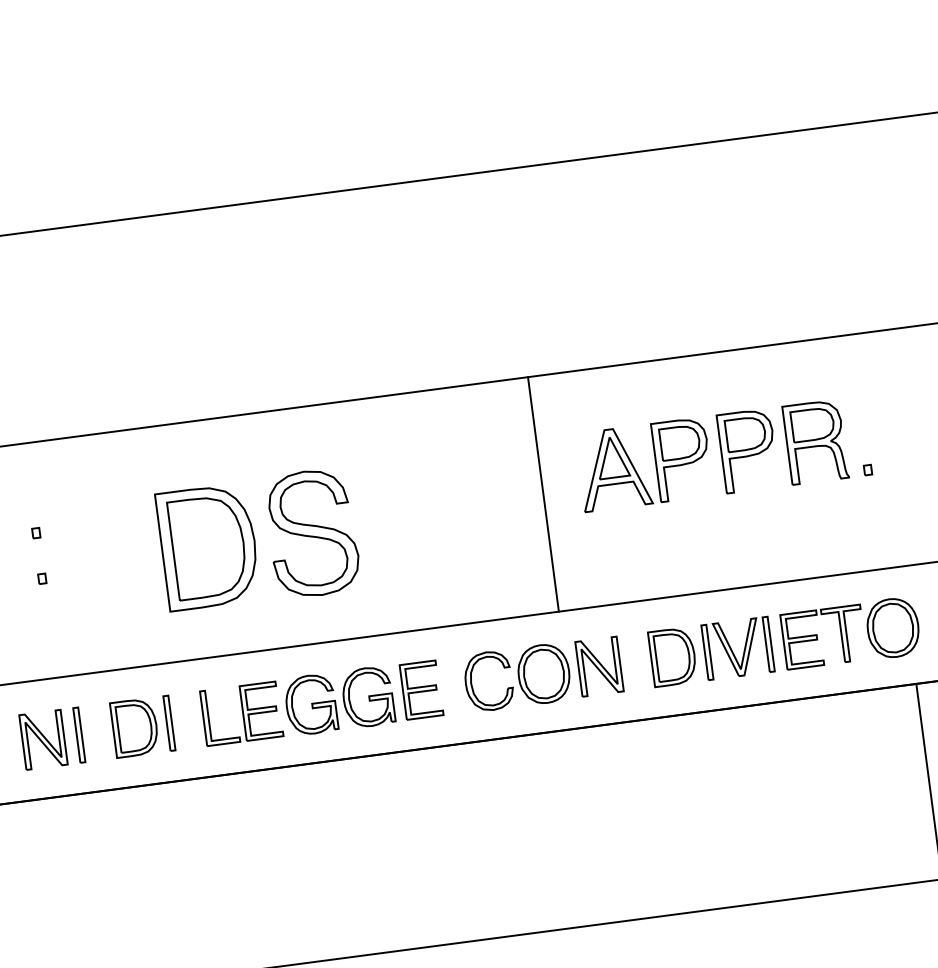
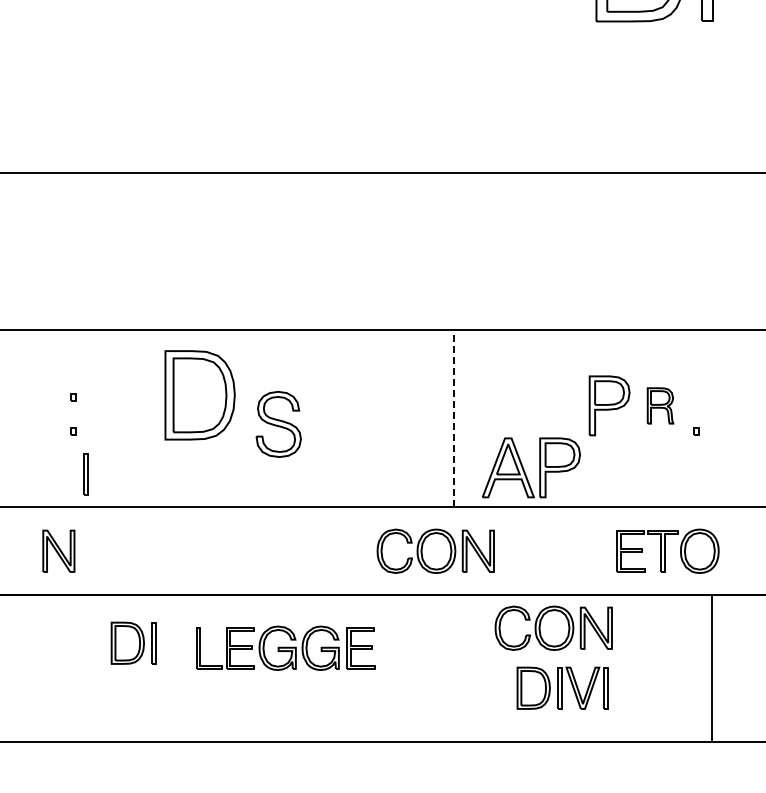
part: (815, 441) -> (660, 405), size x0.6
part: (637, 470) -> (525, 471), moved
line: (543, 493) -> (453, 417), solid -> dashed
part: (312, 533) -> (278, 424), size x0.7
part: (207, 547) -> (199, 395), moved
part: (710, 650) -> (562, 687), moved
part: (321, 702) -> (285, 647), moved
part: (142, 725) -> (133, 642), moved
part: (78, 735) -> (85, 474), moved
part: (712, 754) -> (553, 627), added

